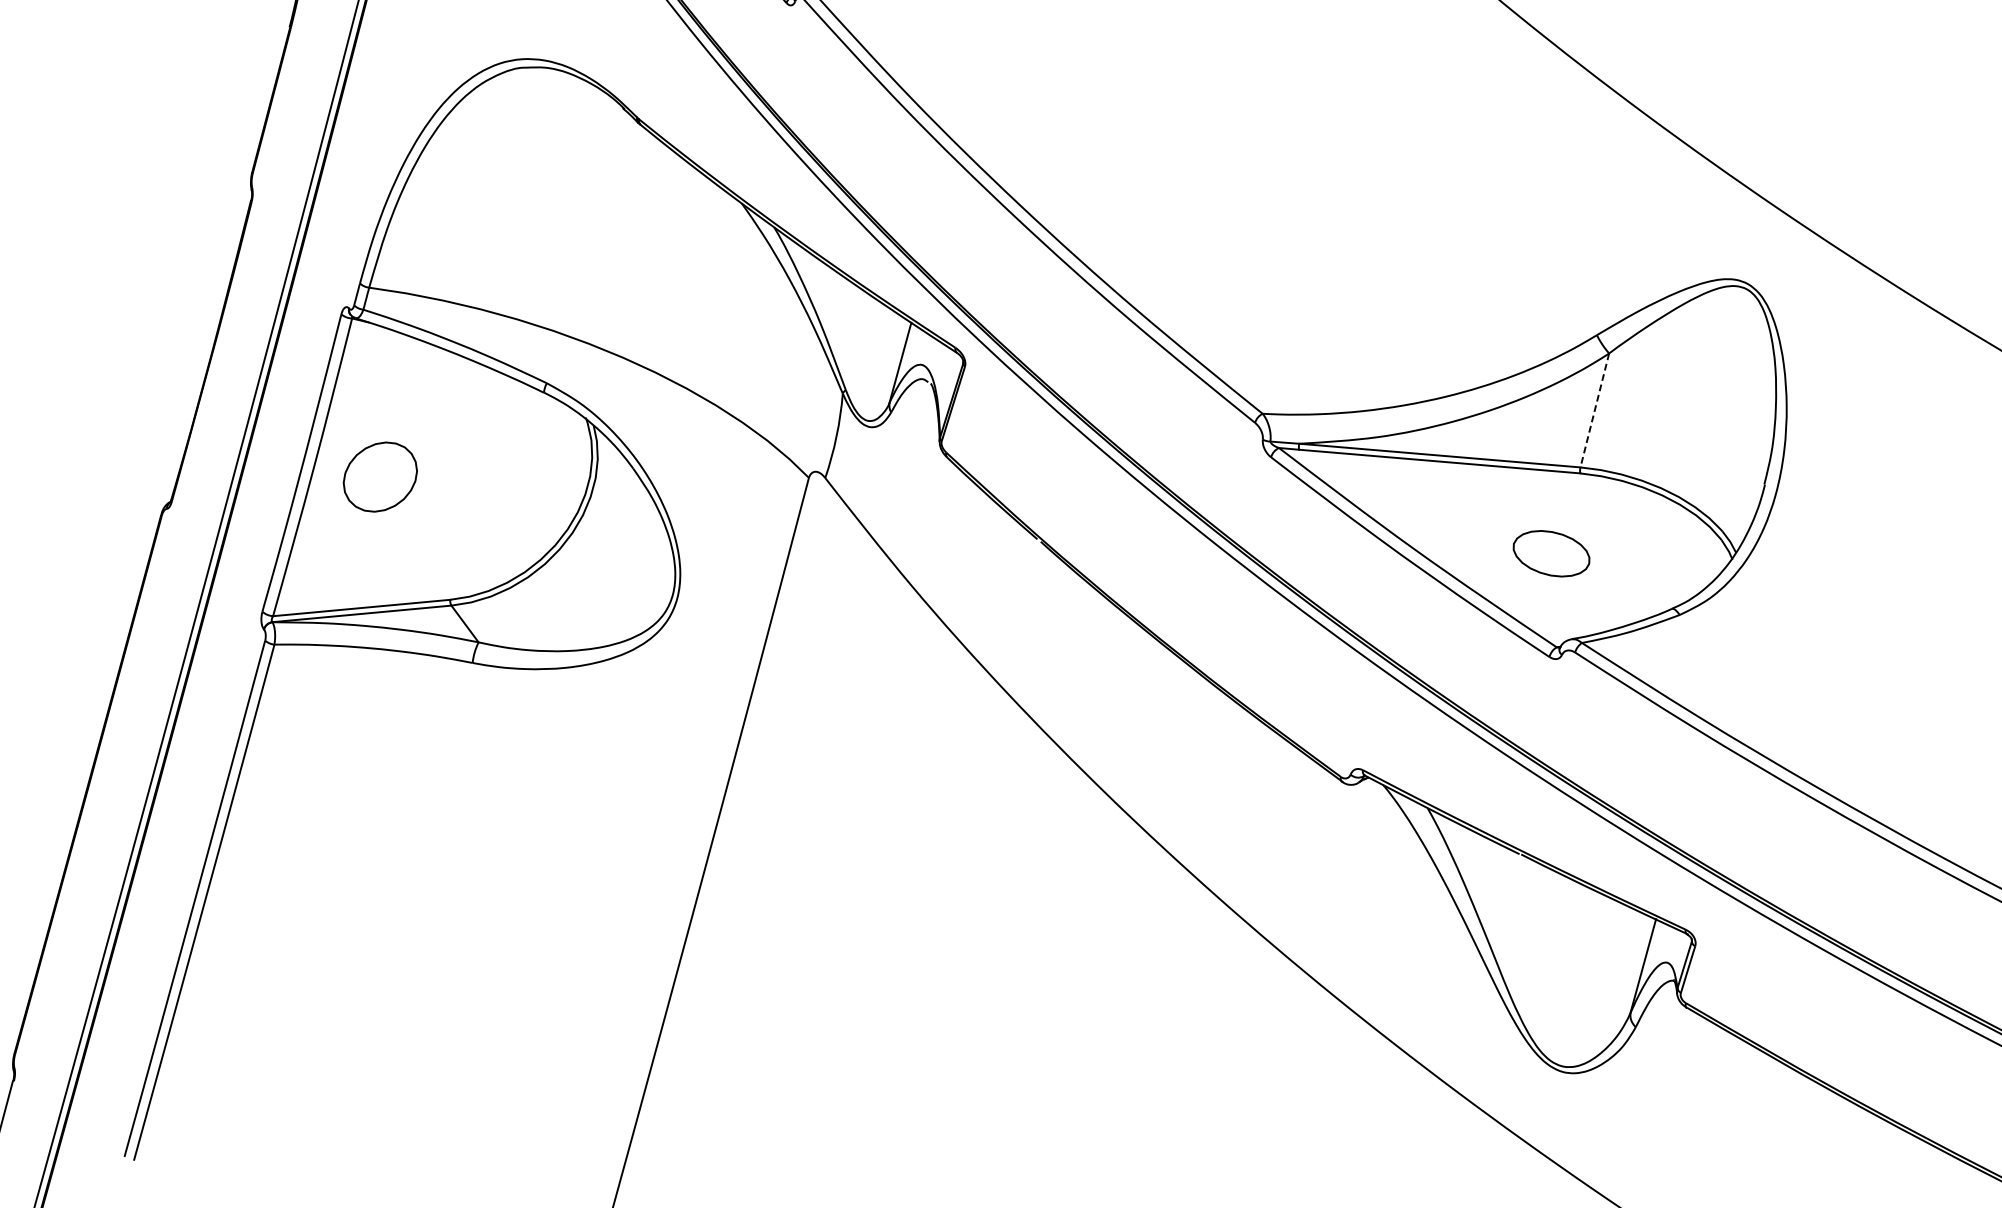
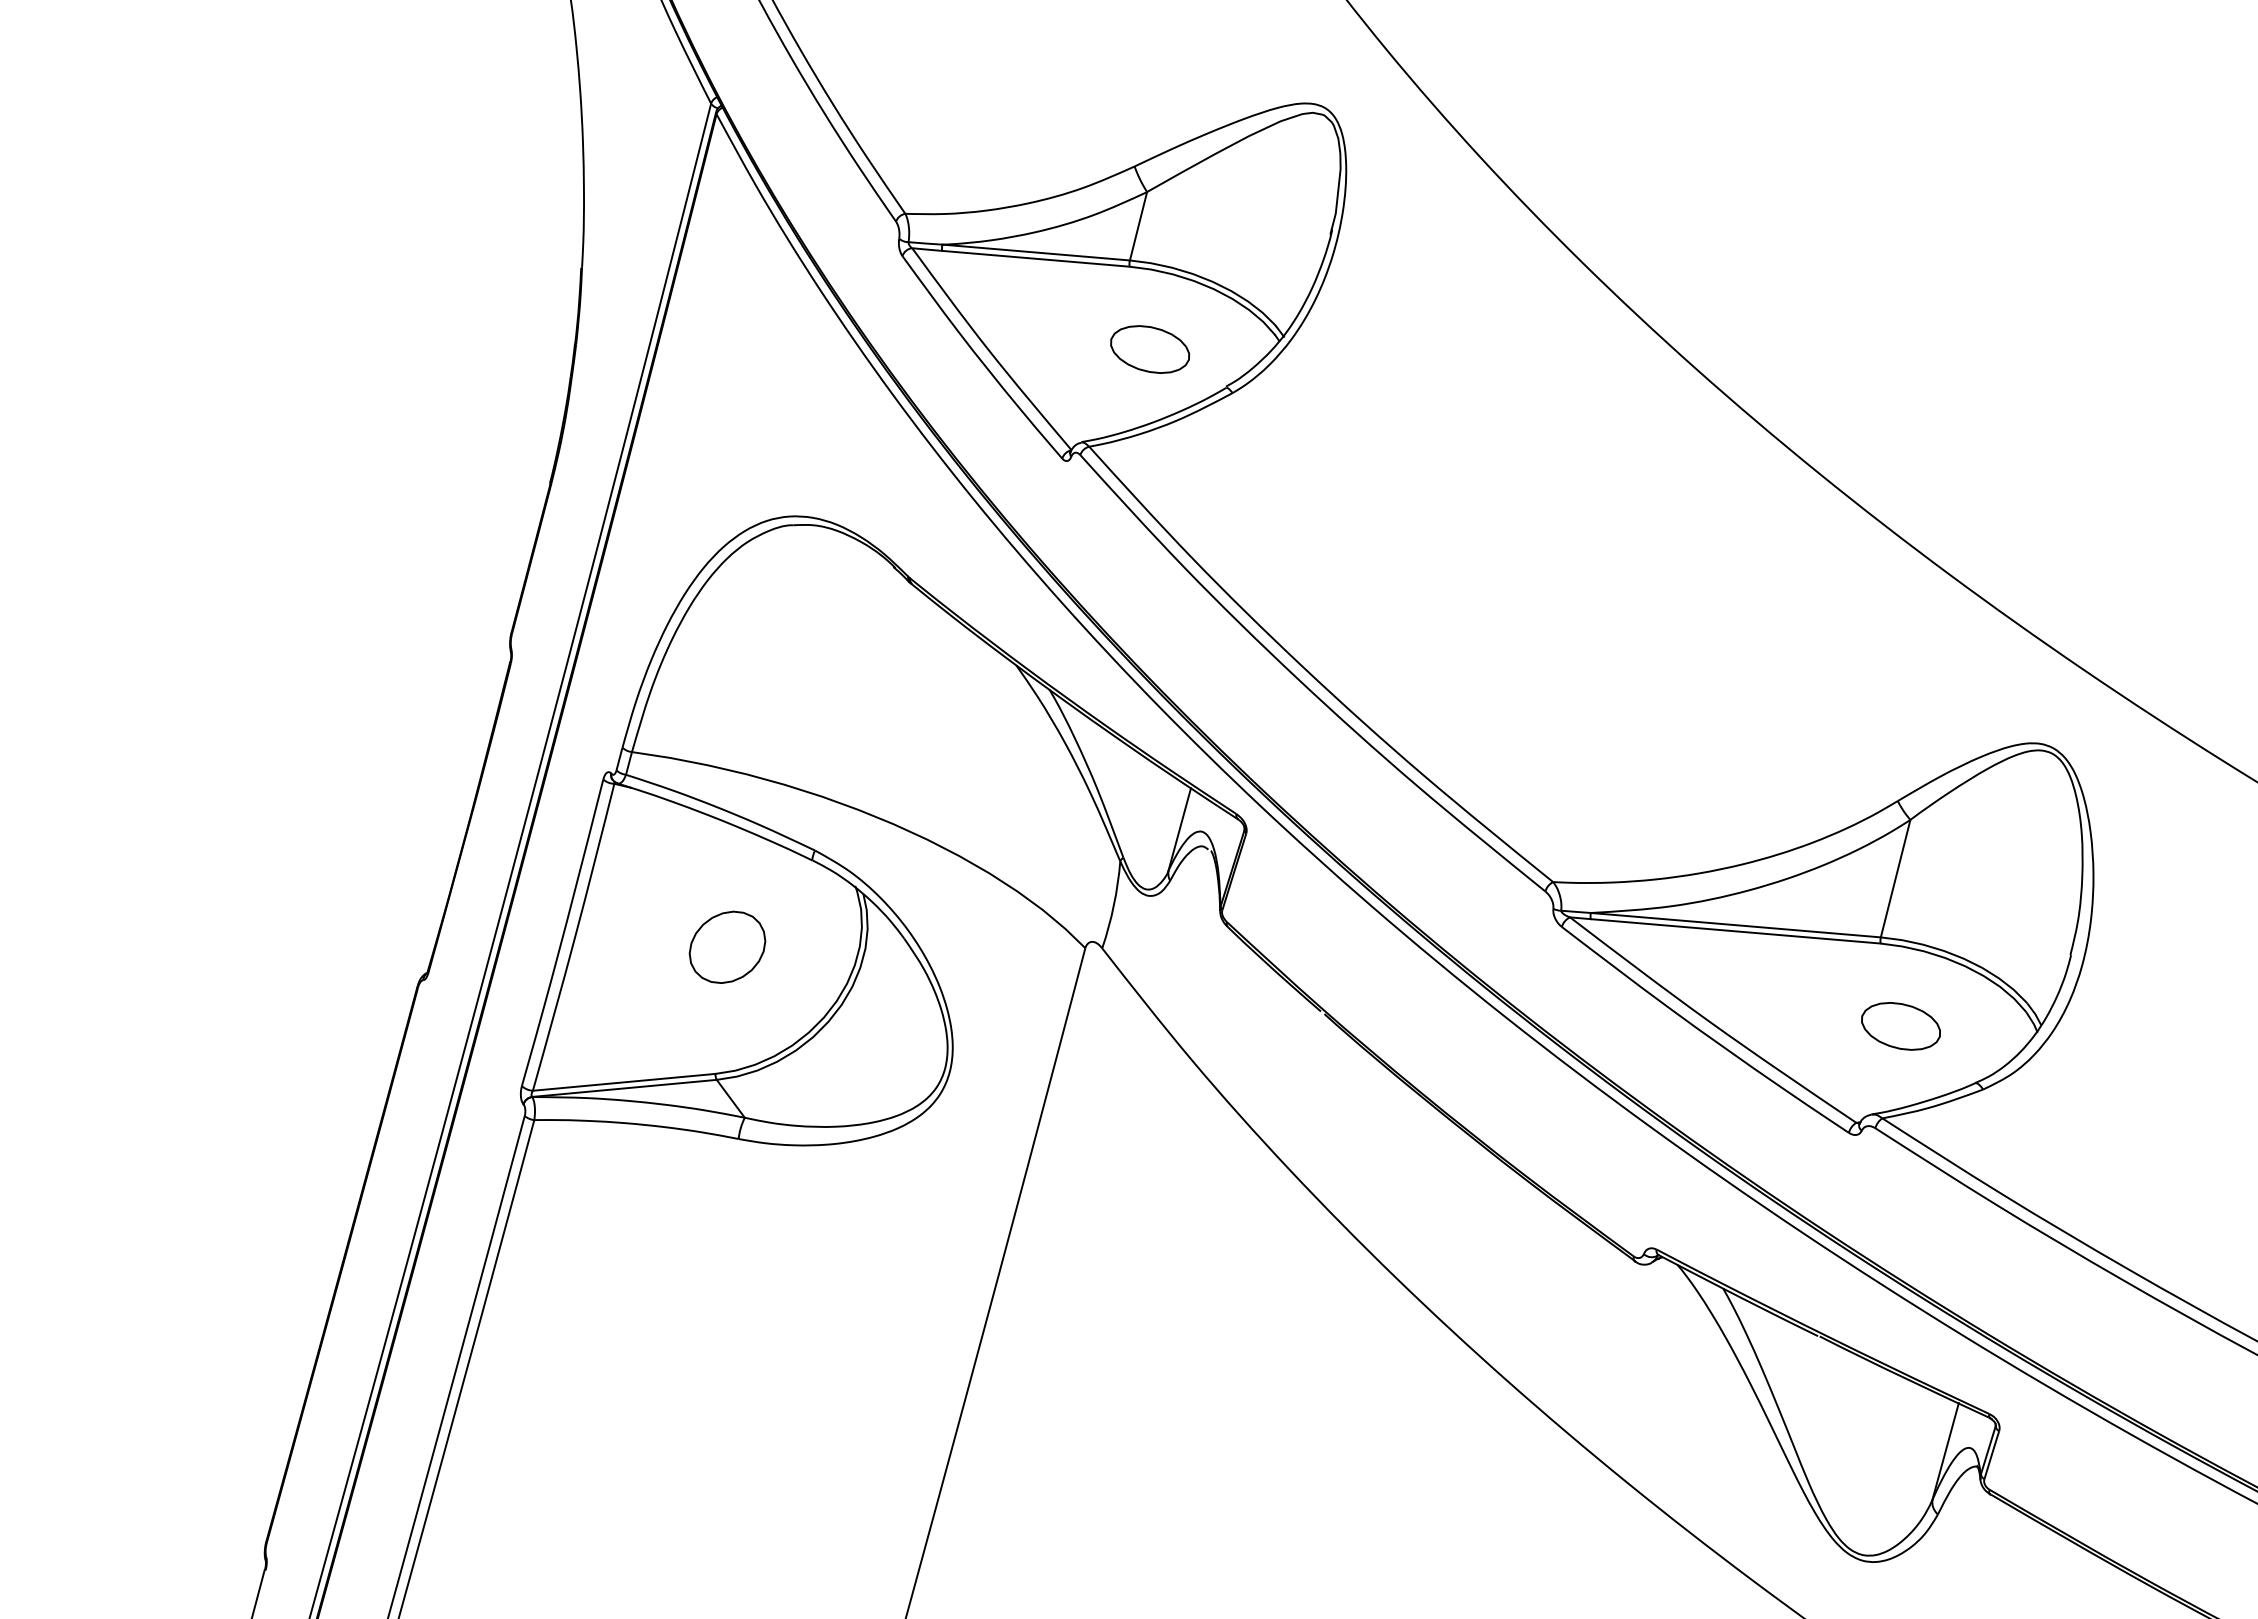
line: (1594, 410) -> (1895, 878), dashed -> solid
part: (380, 476) -> (727, 946), moved
part: (1551, 553) -> (1900, 1026), moved

